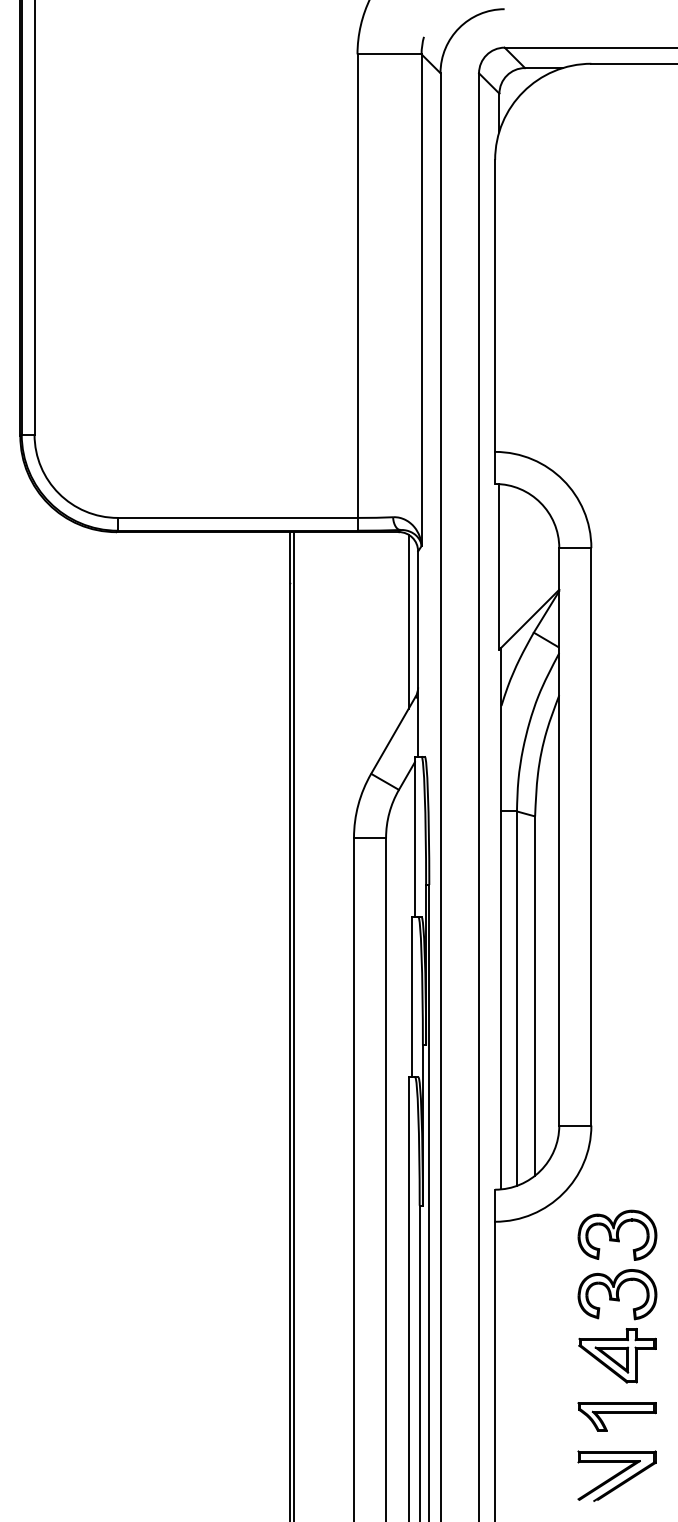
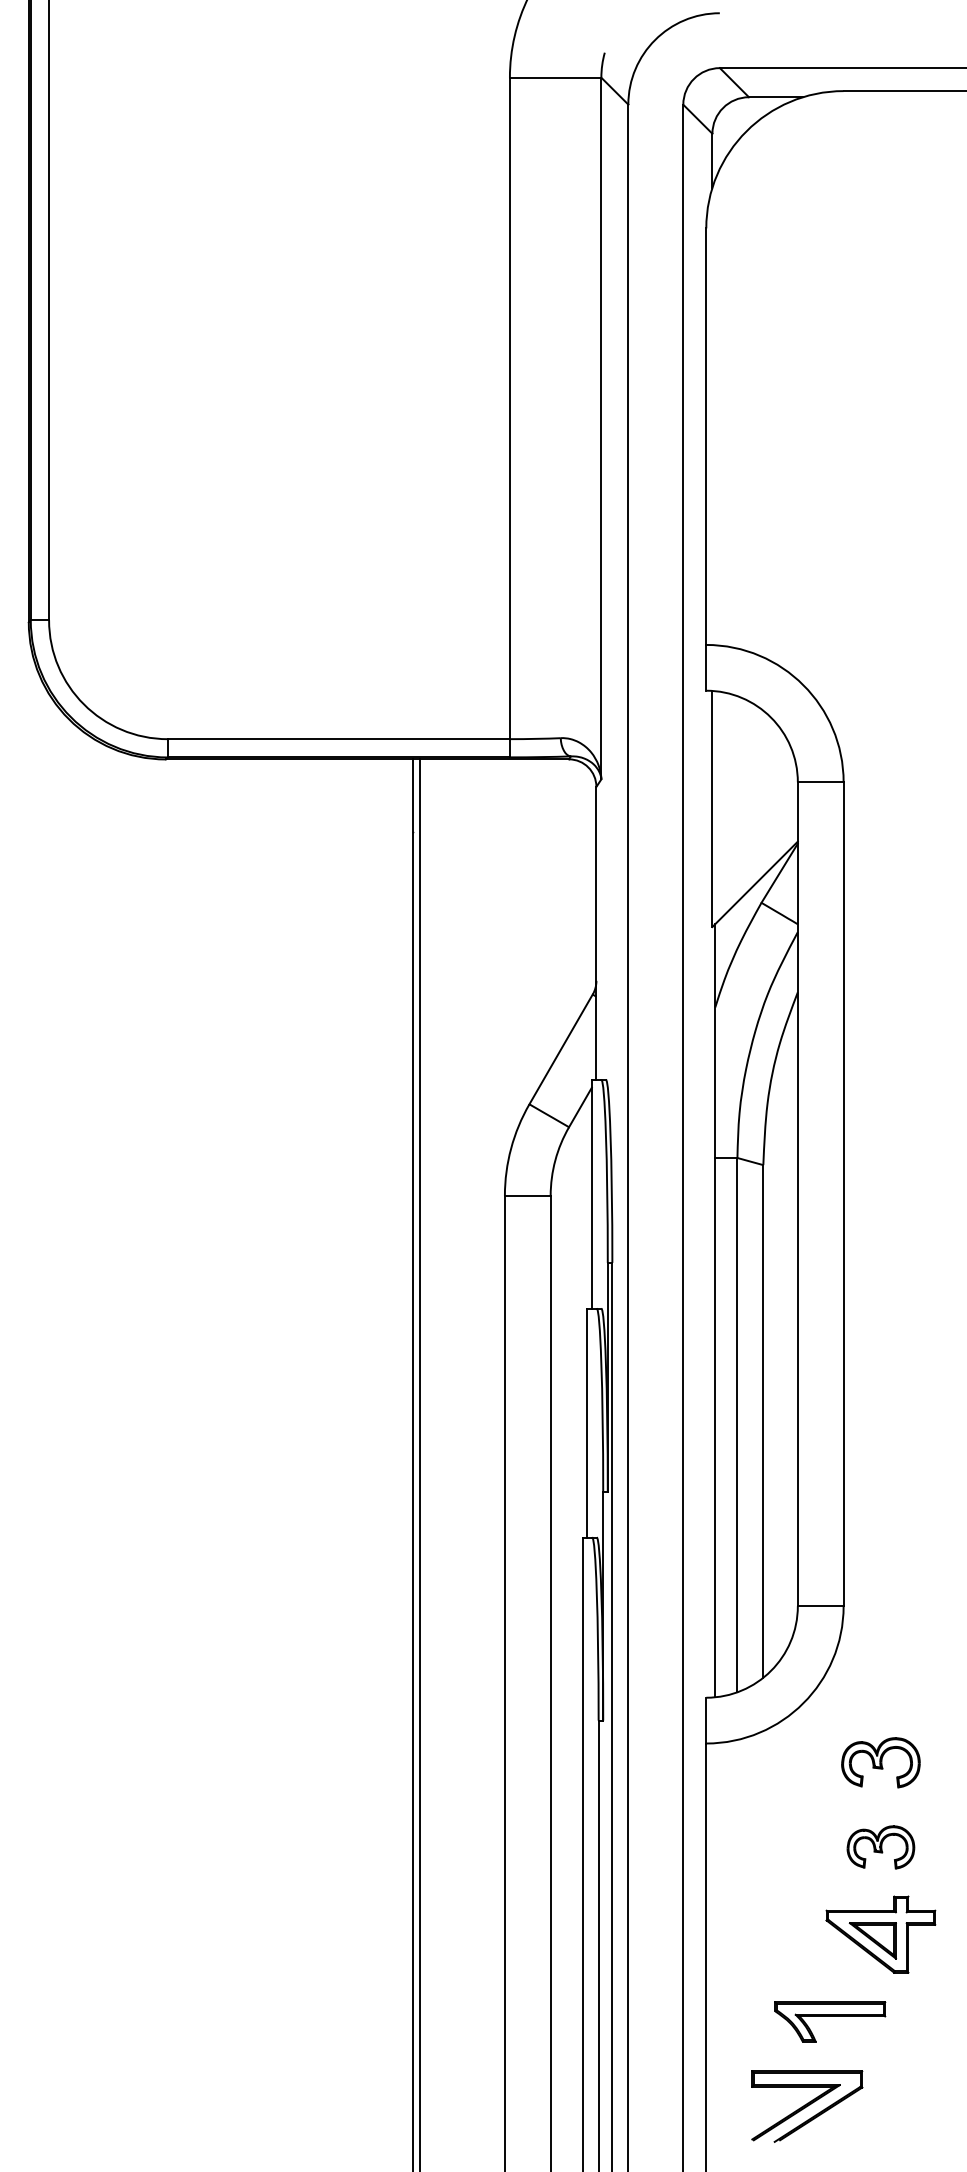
line: (409, 621) -> (583, 887), removed
part: (617, 1235) -> (880, 1762), size x0.7
part: (617, 1294) -> (880, 1847), size x0.6
part: (617, 1416) -> (830, 2021), moved
part: (617, 1476) -> (807, 2106), moved

